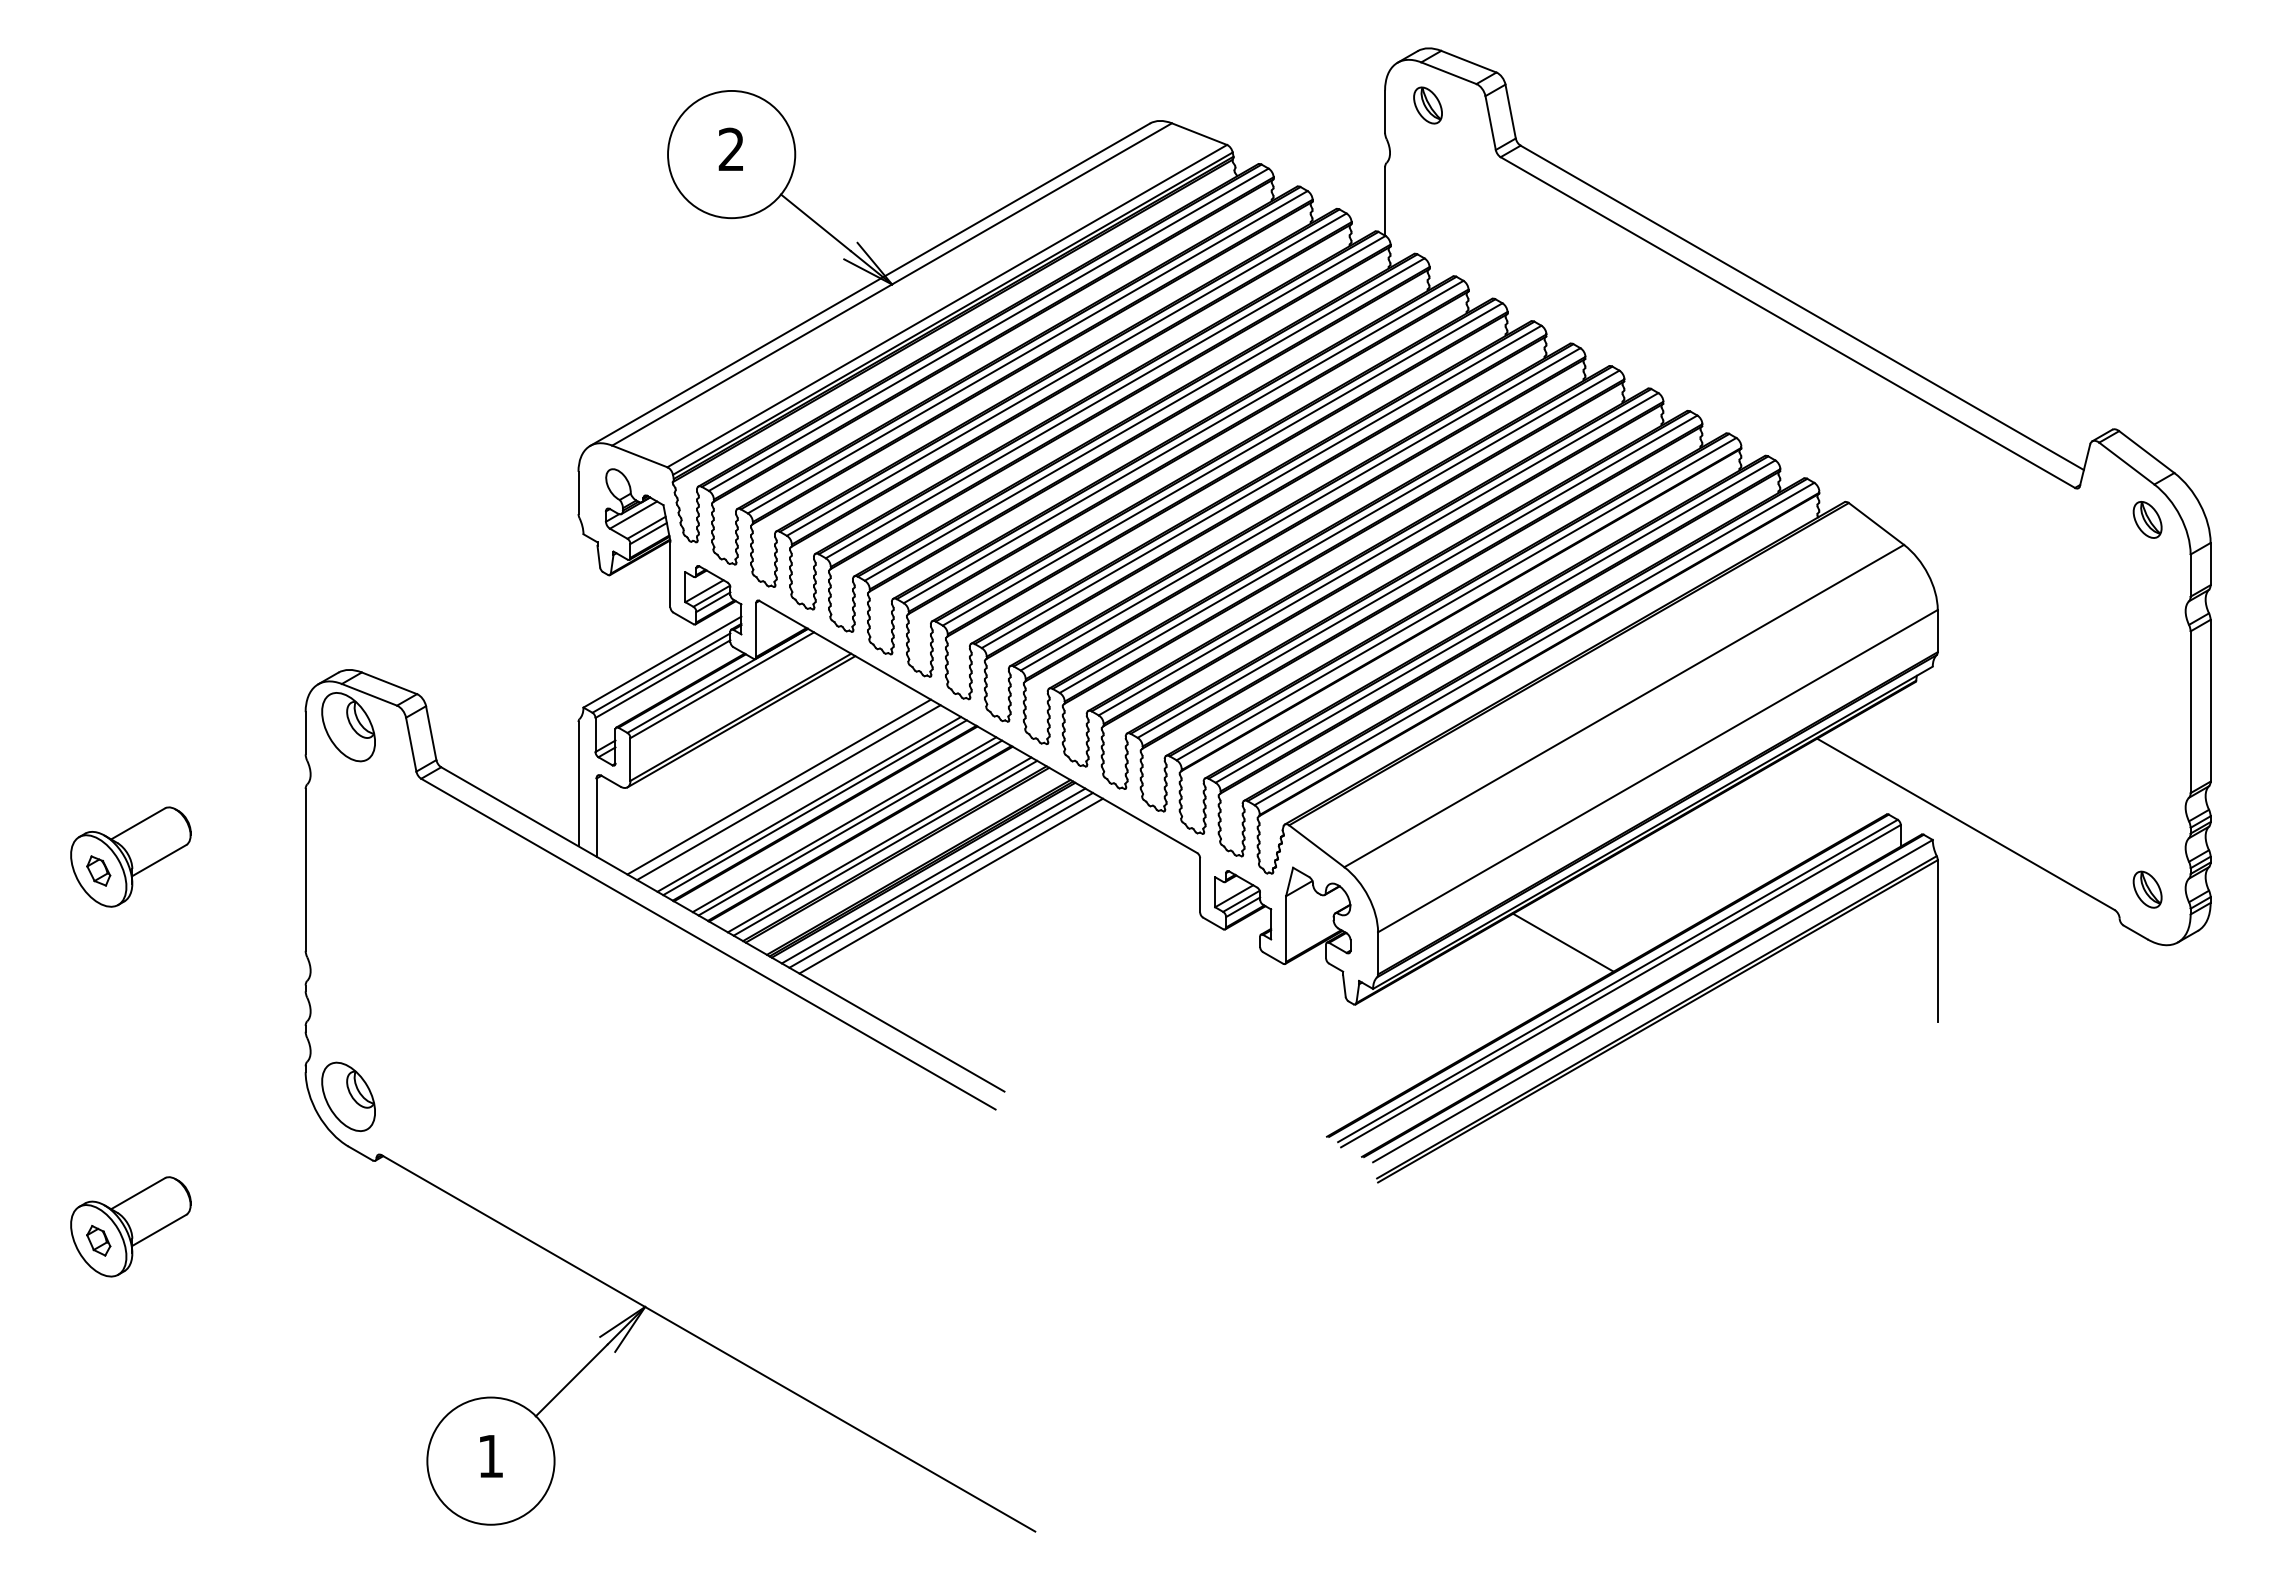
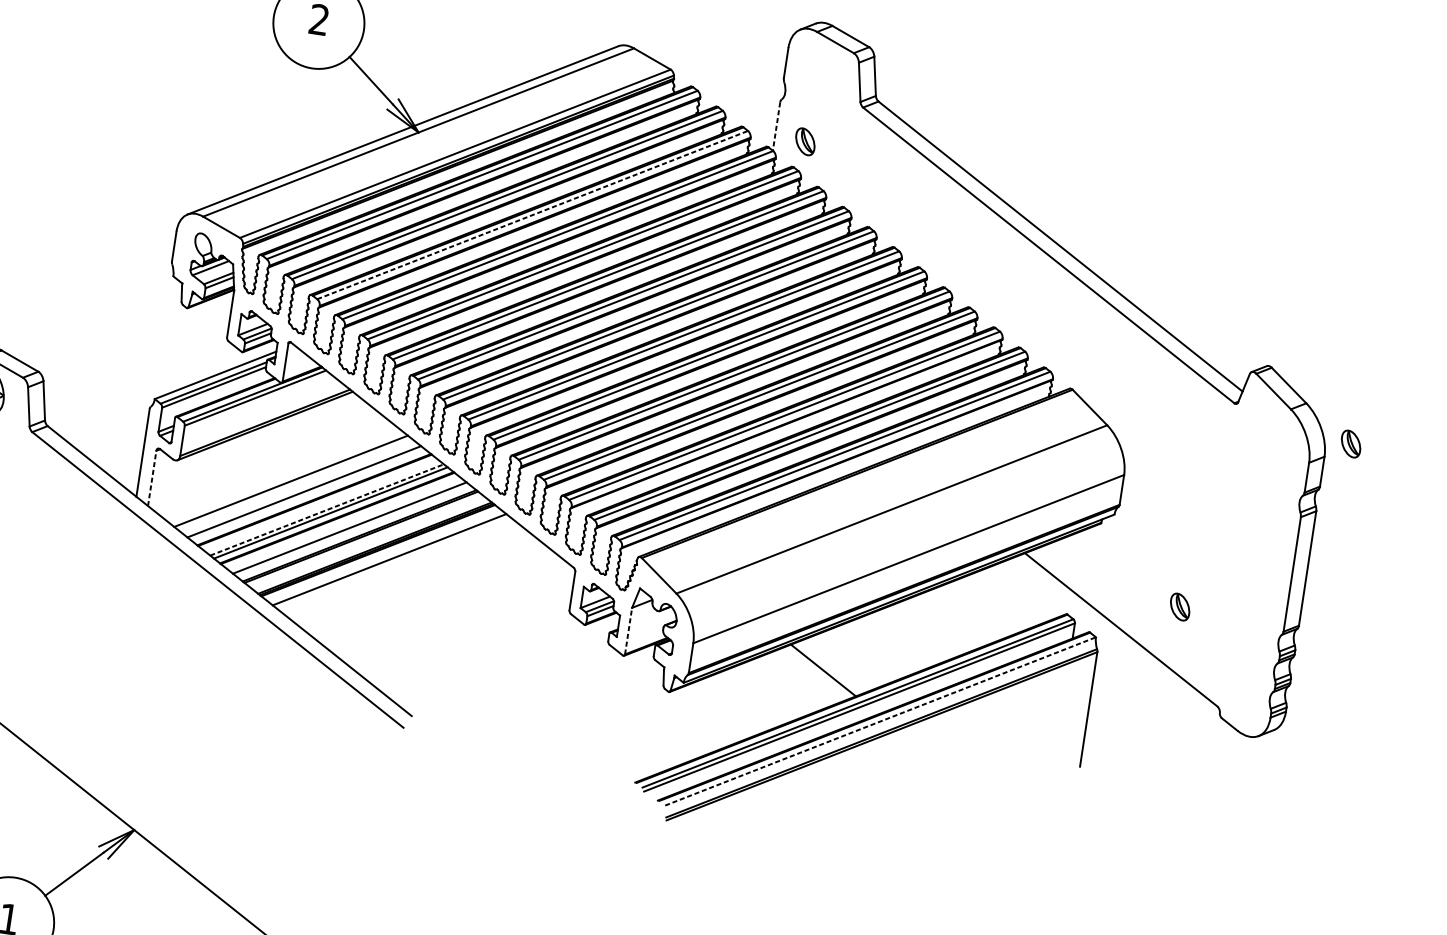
part: (1427, 105) -> (804, 141), moved
line: (1385, 202) -> (776, 127), solid -> dashed
line: (1066, 374) -> (532, 214), solid -> dashed
part: (2147, 519) -> (1351, 443), moved
line: (778, 786) -> (284, 475), removed
line: (814, 807) -> (307, 494), removed
line: (596, 817) -> (152, 478), solid -> dashed
line: (844, 824) -> (327, 509), solid -> dashed
line: (885, 847) -> (353, 530), removed
line: (933, 875) -> (384, 555), removed
line: (950, 885) -> (395, 564), removed
part: (2147, 889) -> (1180, 606), moved
line: (1286, 929) -> (628, 631), solid -> dashed
line: (1652, 1001) -> (880, 721), solid -> dashed

